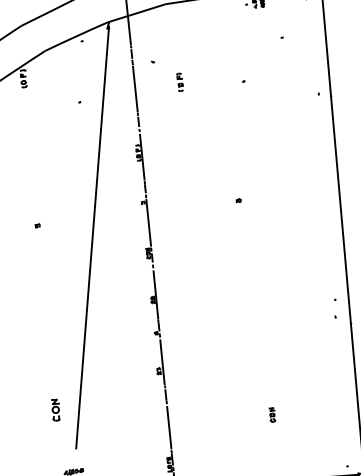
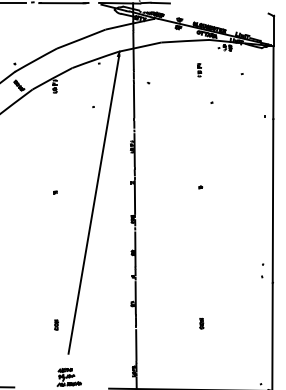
part: (180, 82) -> (199, 70), moved
part: (55, 409) -> (56, 324), size x0.62
part: (272, 414) -> (201, 323), moved

